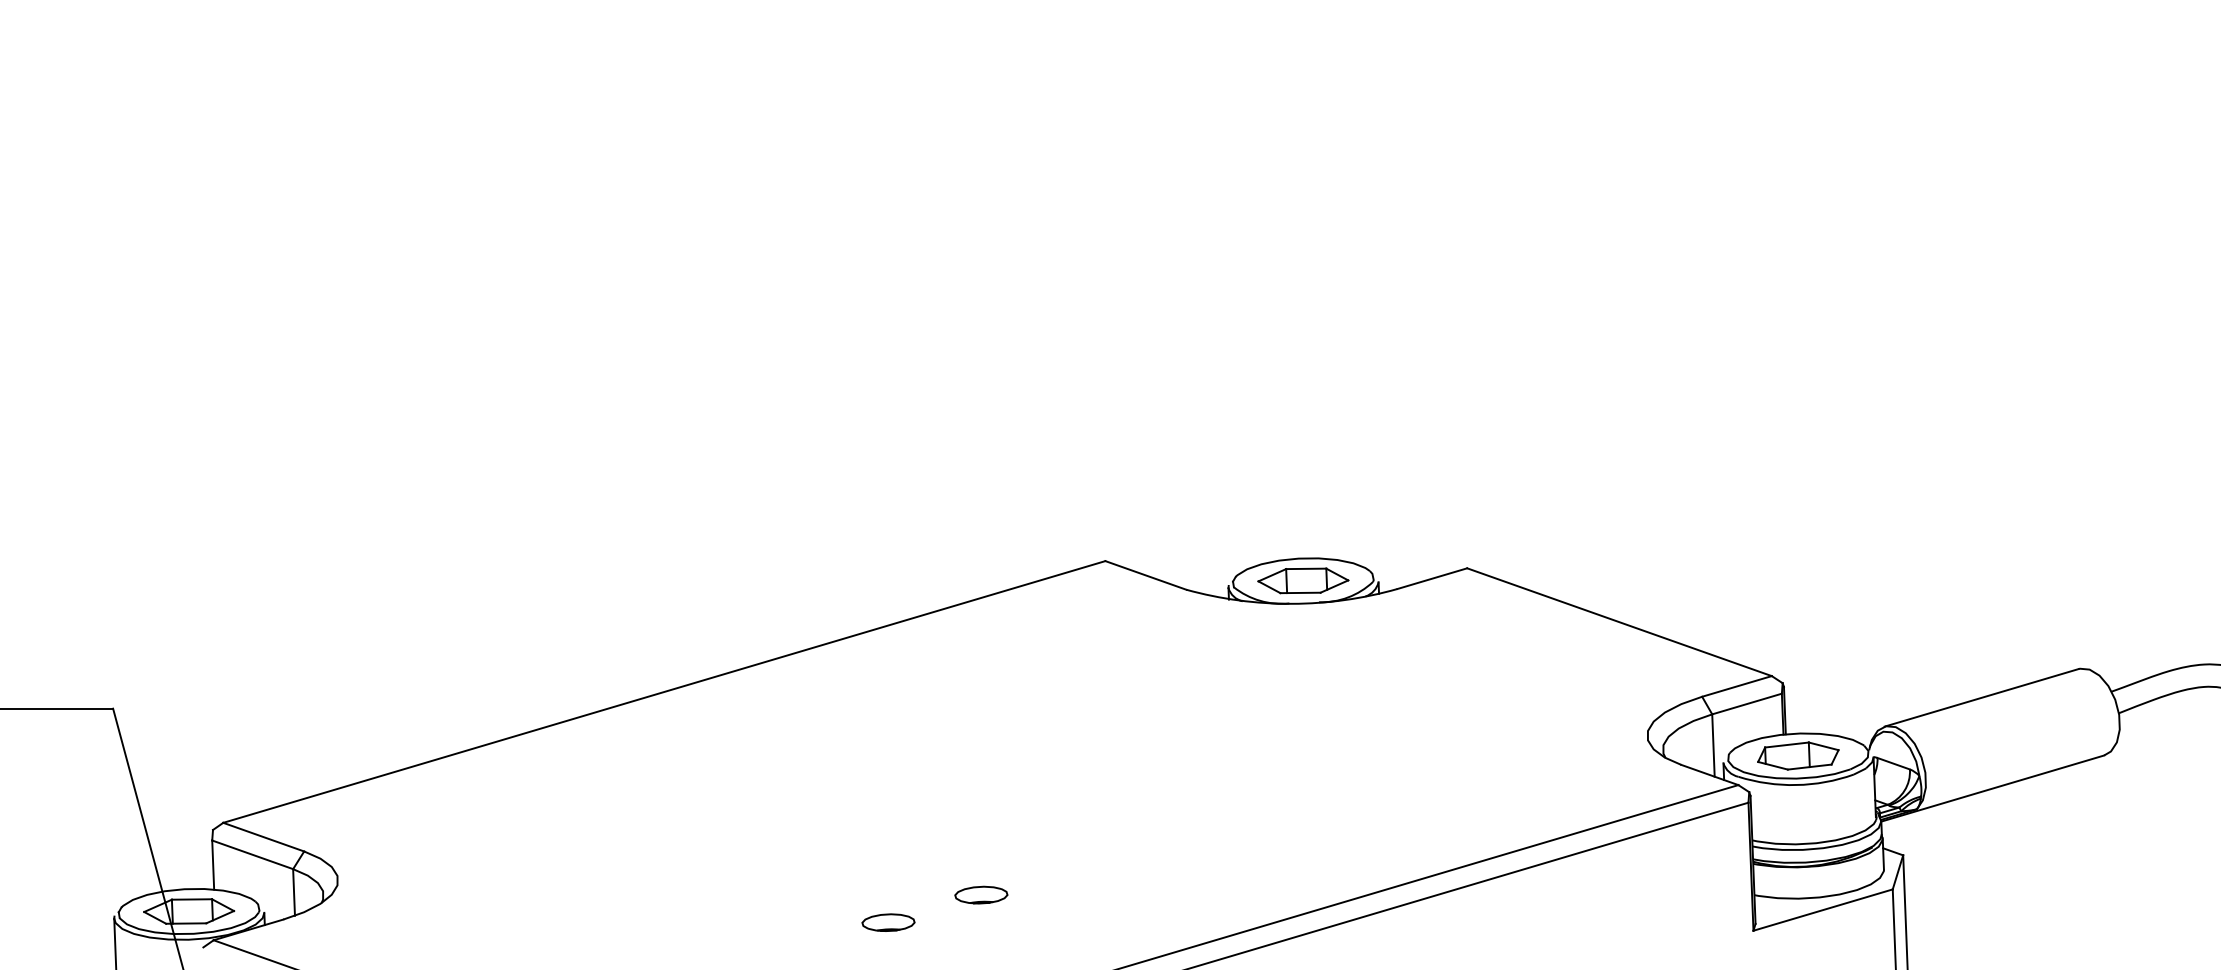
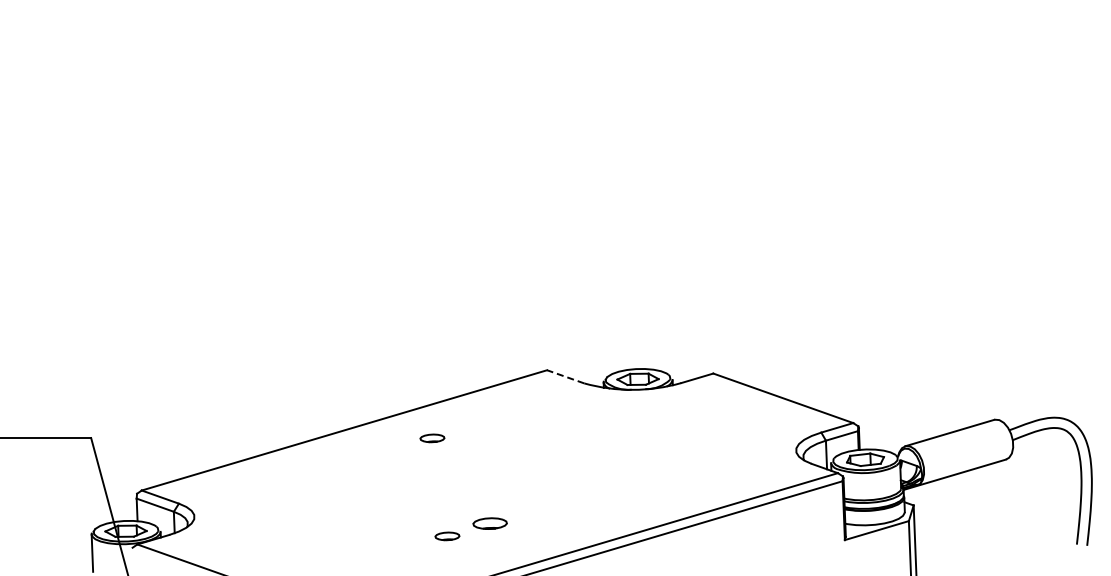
line: (1145, 574) -> (565, 376), solid -> dashed
part: (855, 709) -> (432, 438), added
part: (980, 894) -> (489, 523), size x1.4

